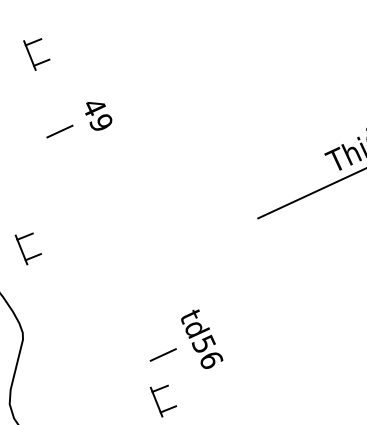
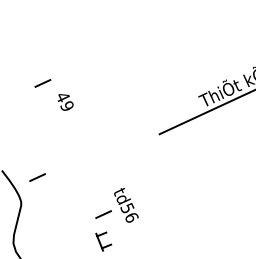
part: (37, 55) -> (29, 38), removed
text: (98, 116) -> (65, 102), moved
part: (28, 249) -> (24, 152), removed
line: (50, 291) -> (37, 177), added

